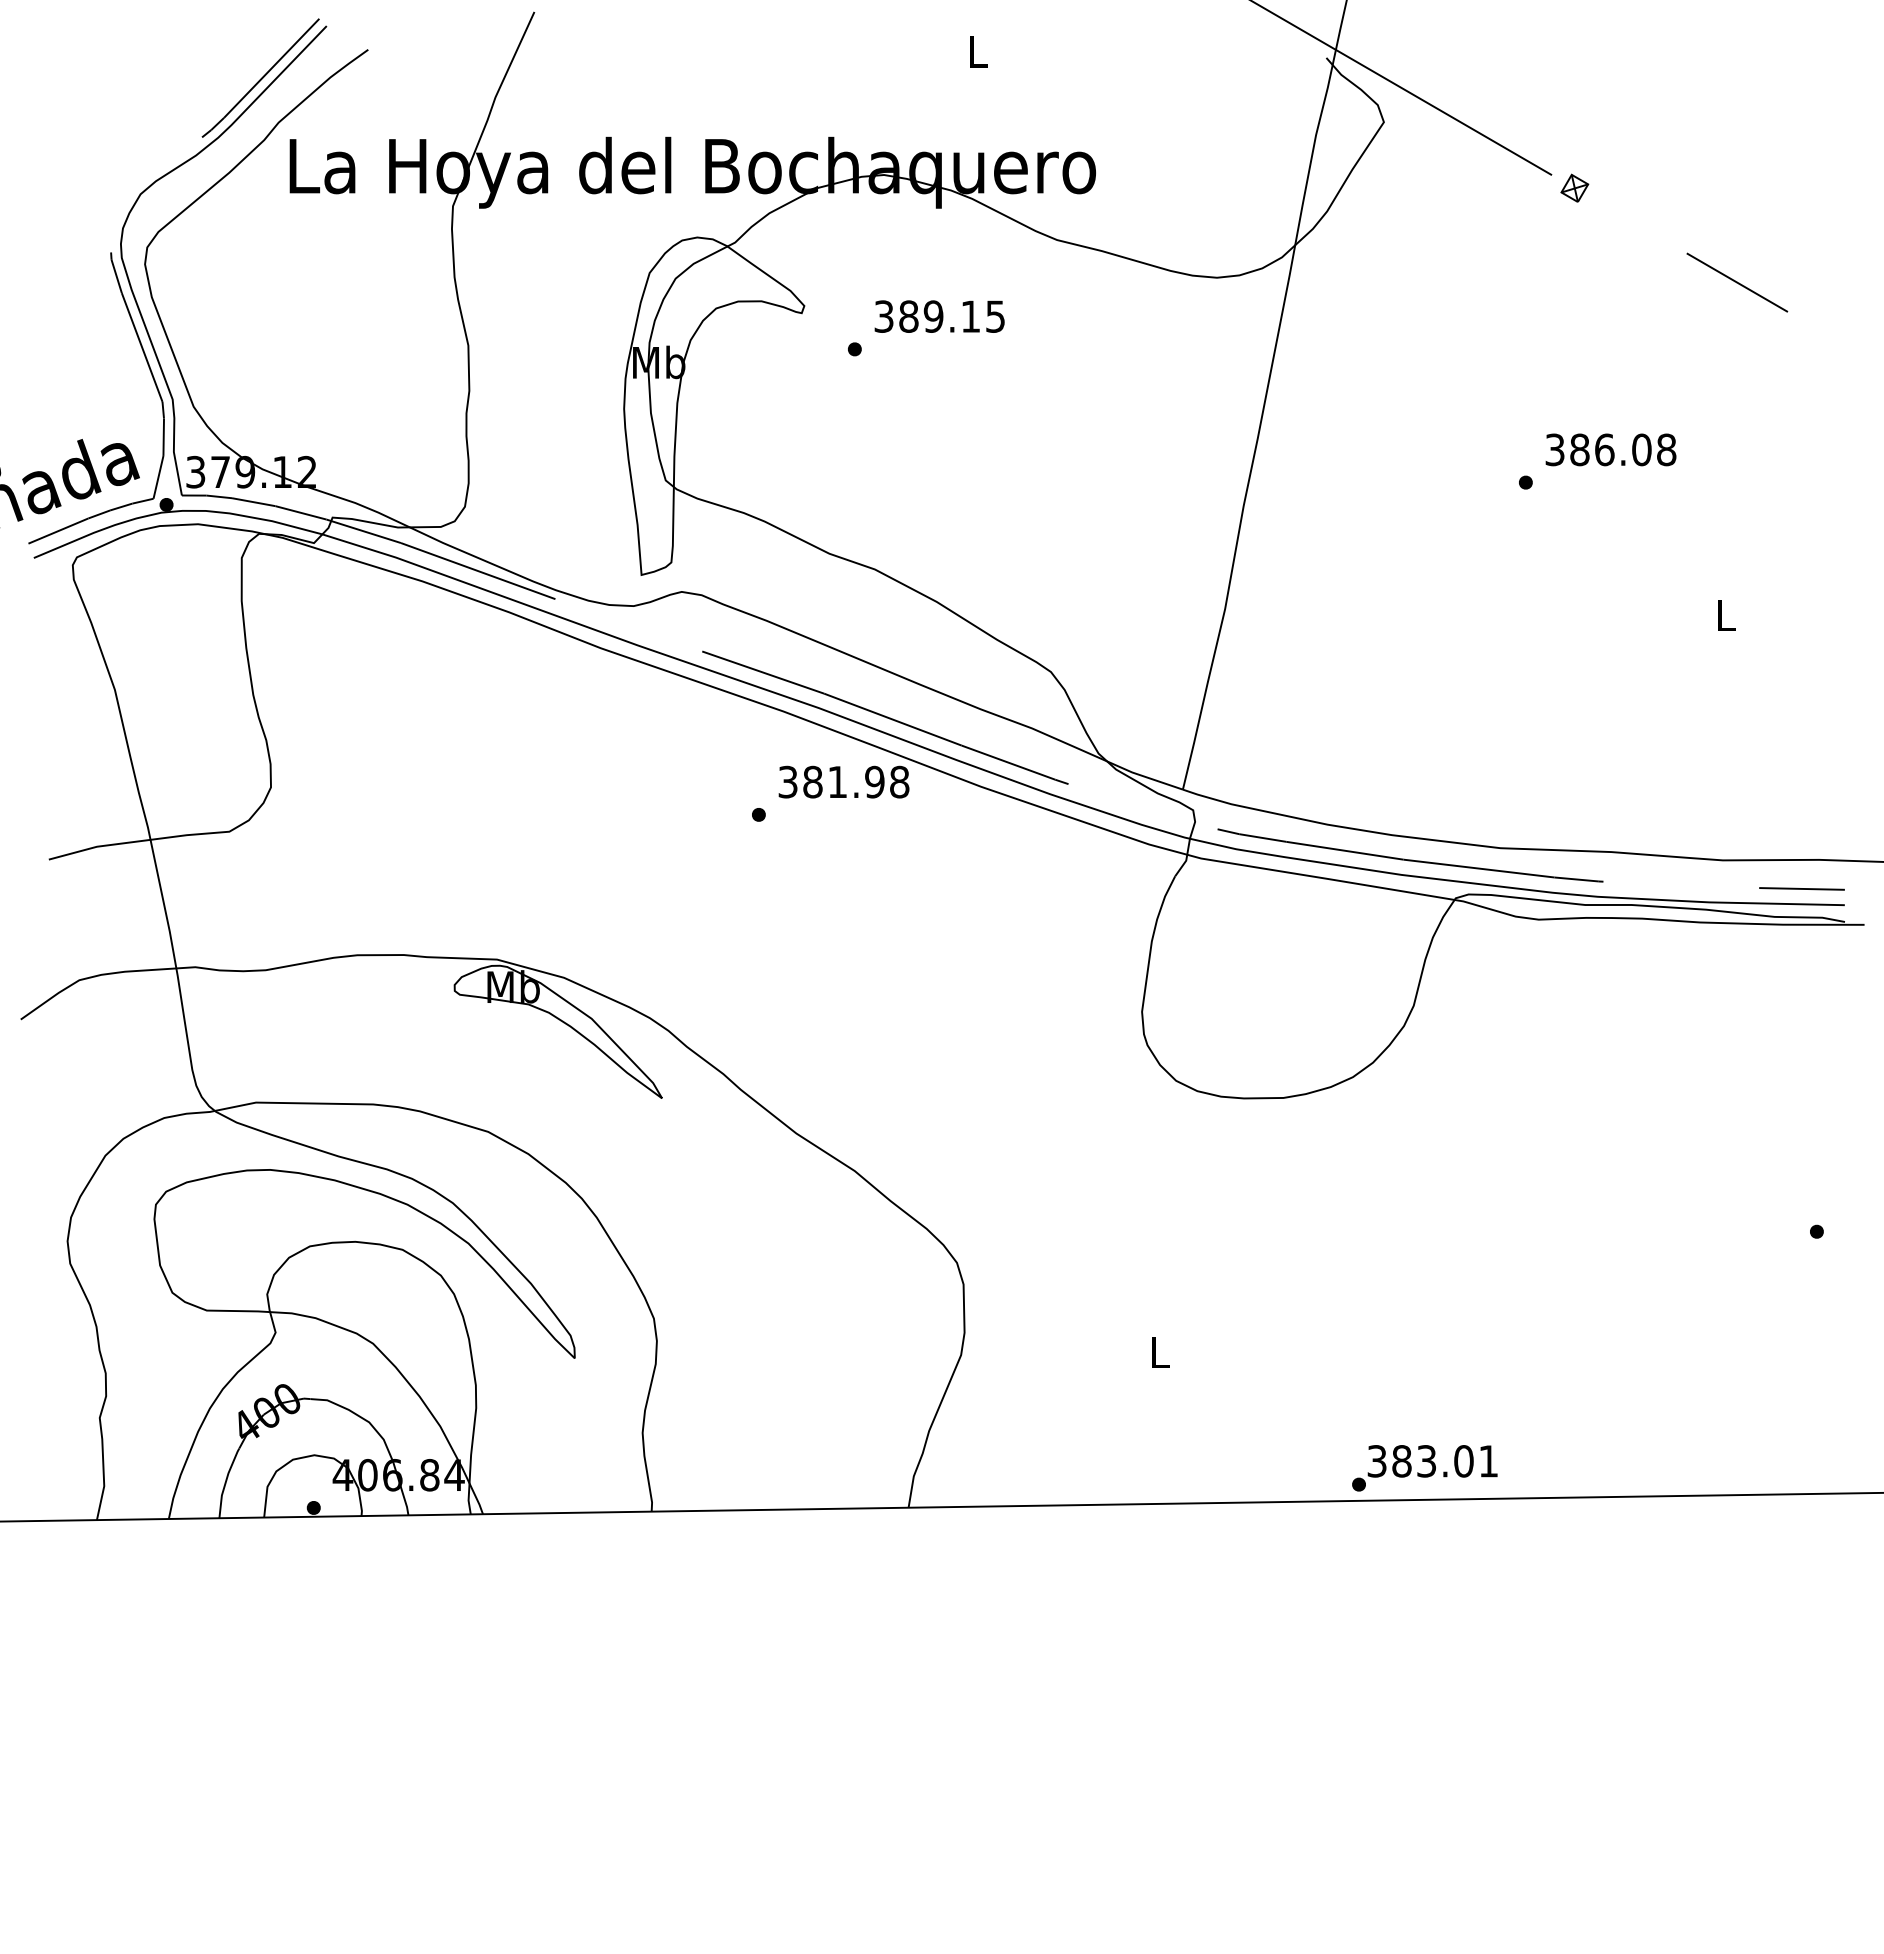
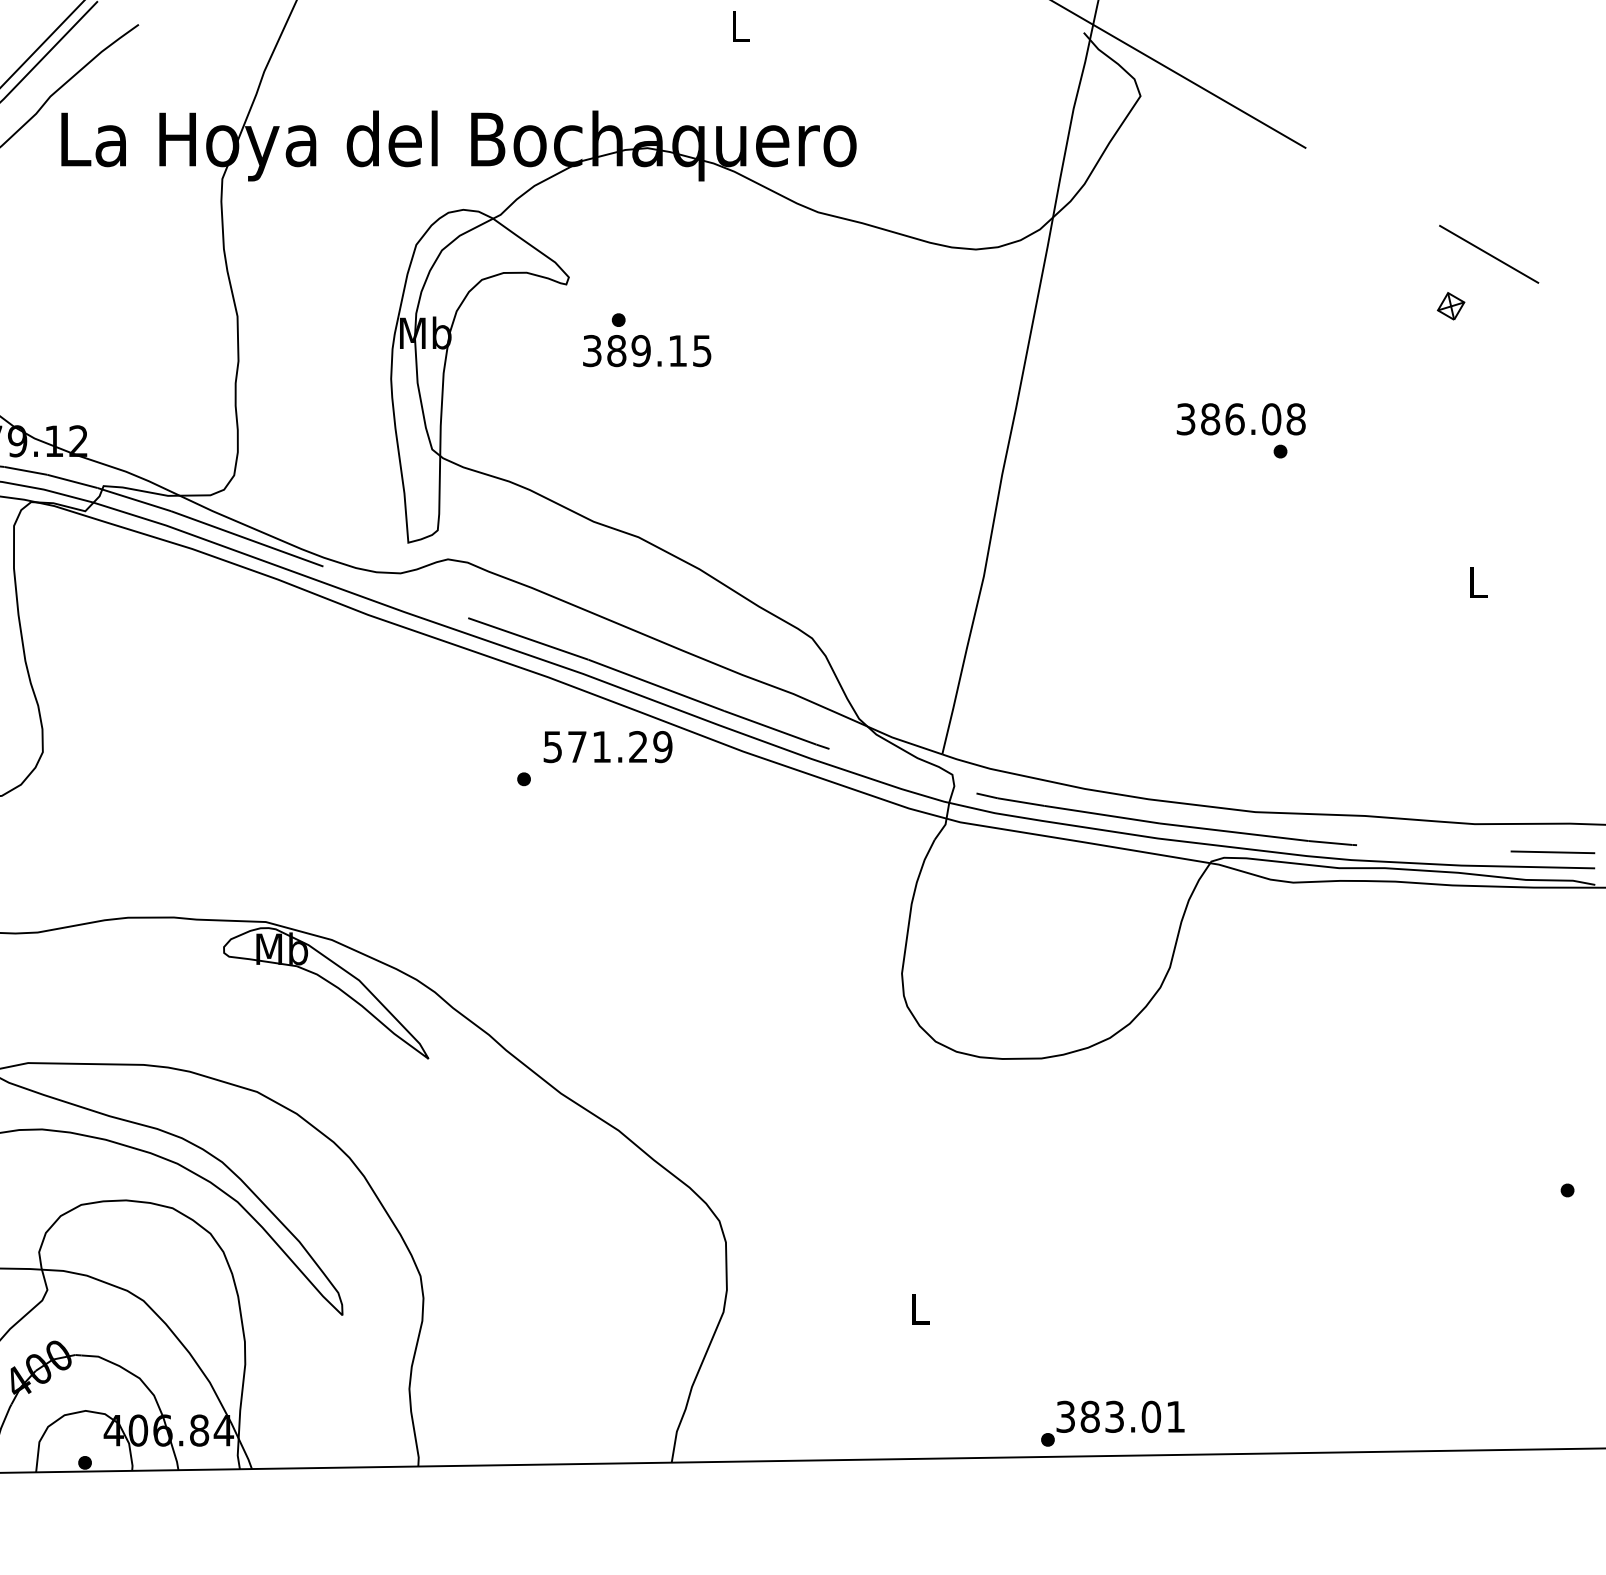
part: (1574, 187) -> (1450, 305), moved
text: (939, 316) -> (646, 350), moved
text: (1610, 449) -> (1240, 418), moved
text: (844, 781) -> (608, 746), 381.98 -> 571.29
text: (1424, 1468) -> (1112, 1423), moved

